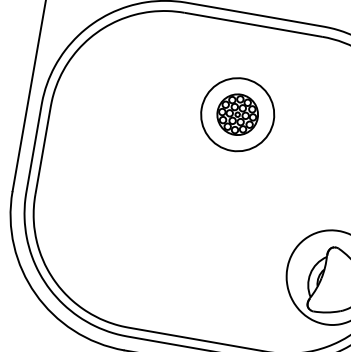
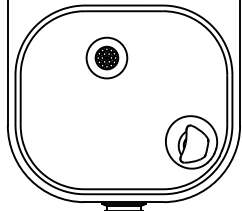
part: (237, 113) -> (106, 57), moved

